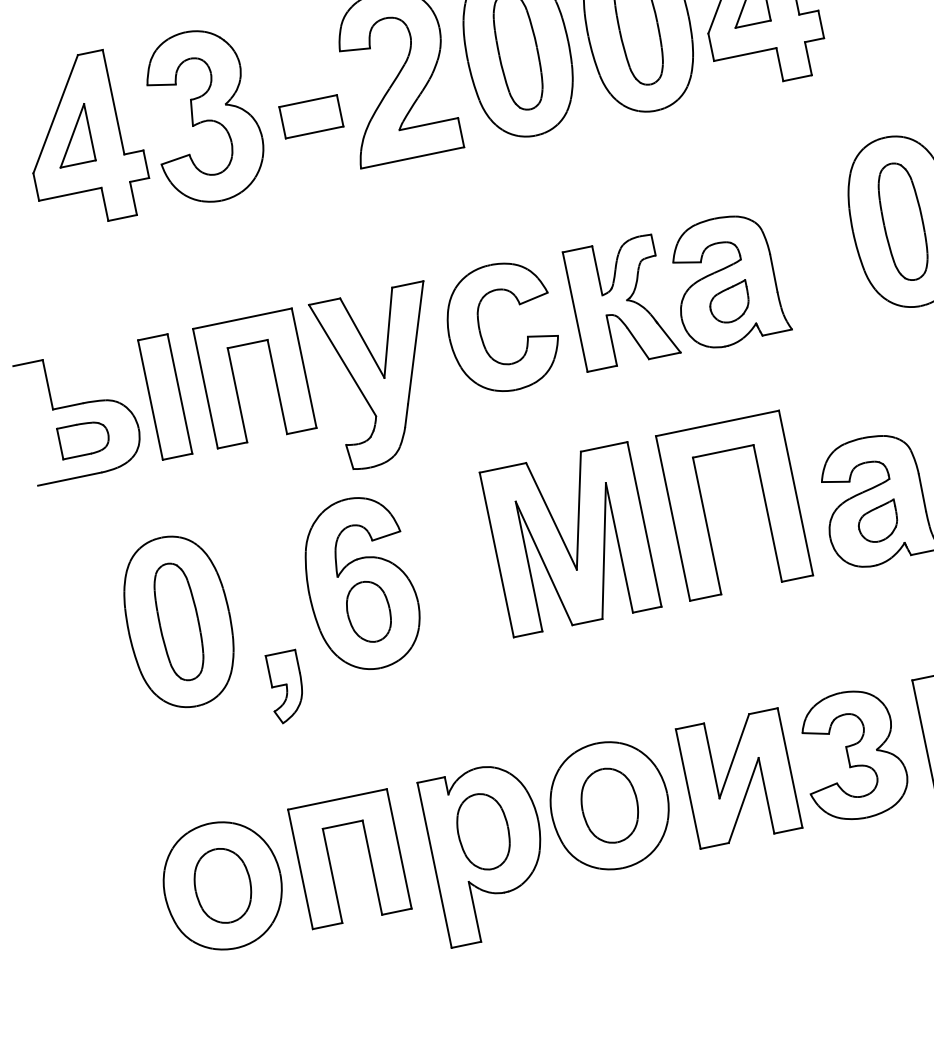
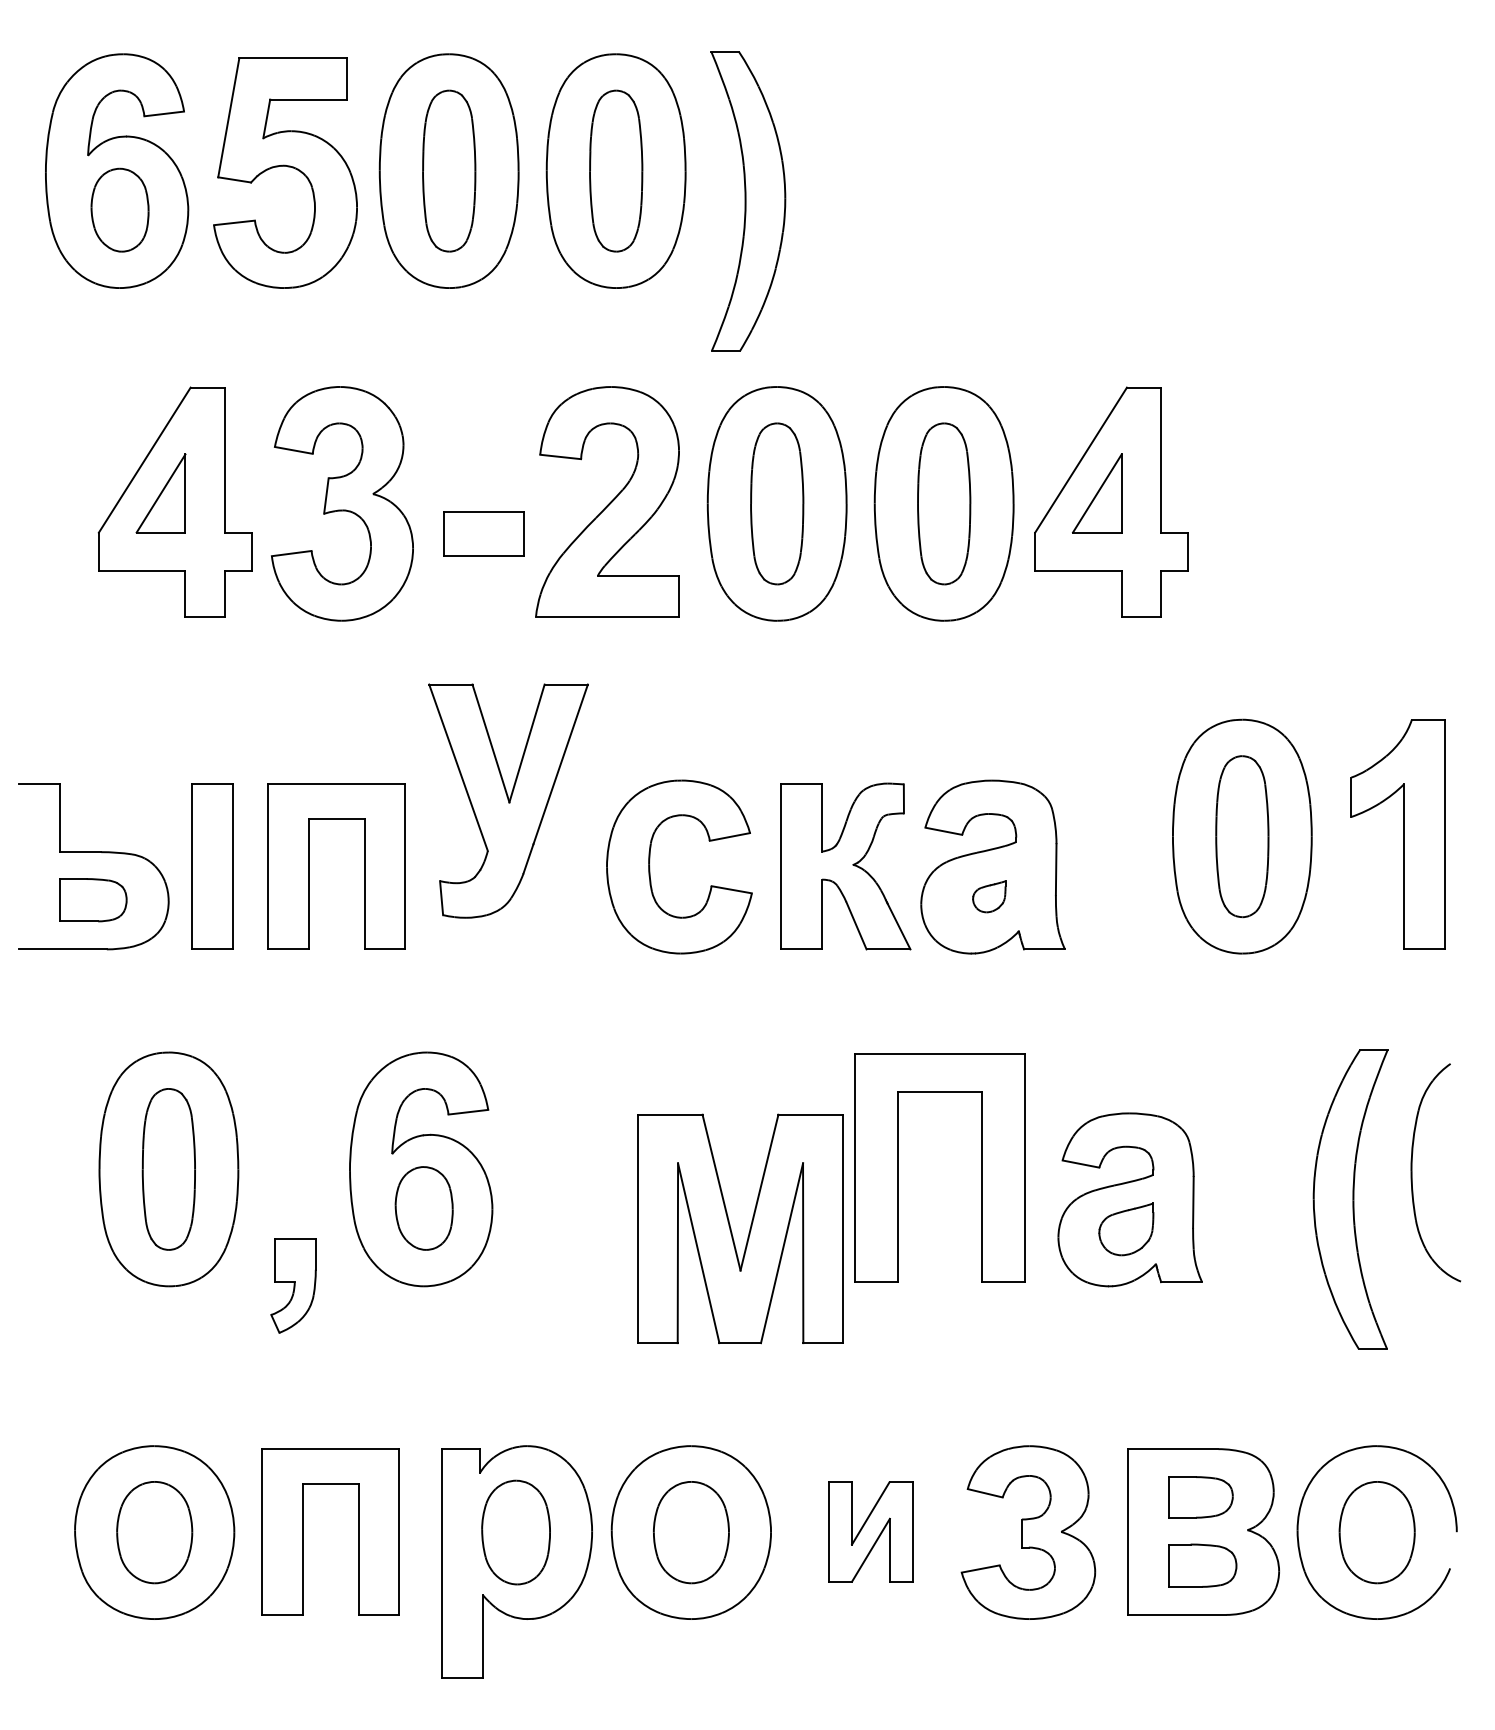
part: (729, 302) -> (989, 896), size x0.6
part: (383, 376) -> (508, 800), moved
part: (565, 543) -> (732, 1232), moved
part: (738, 778) -> (870, 1531), size x0.6

